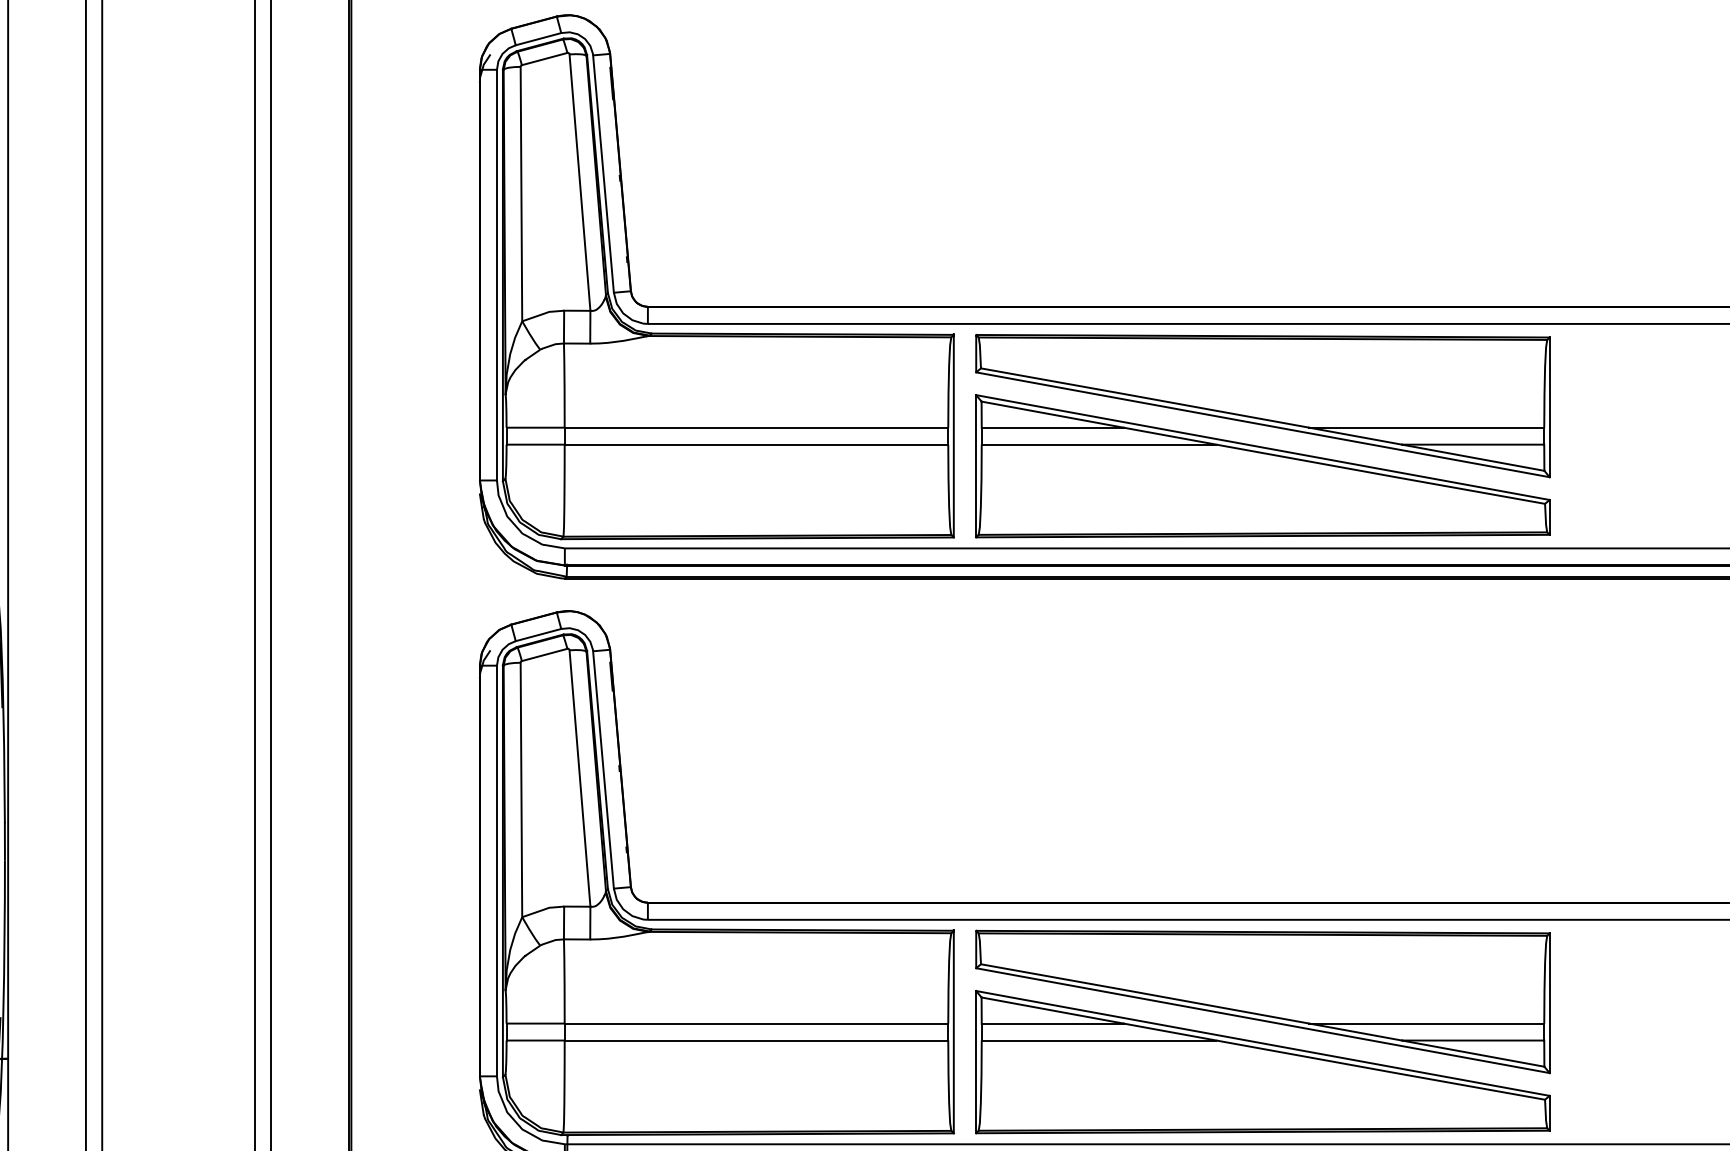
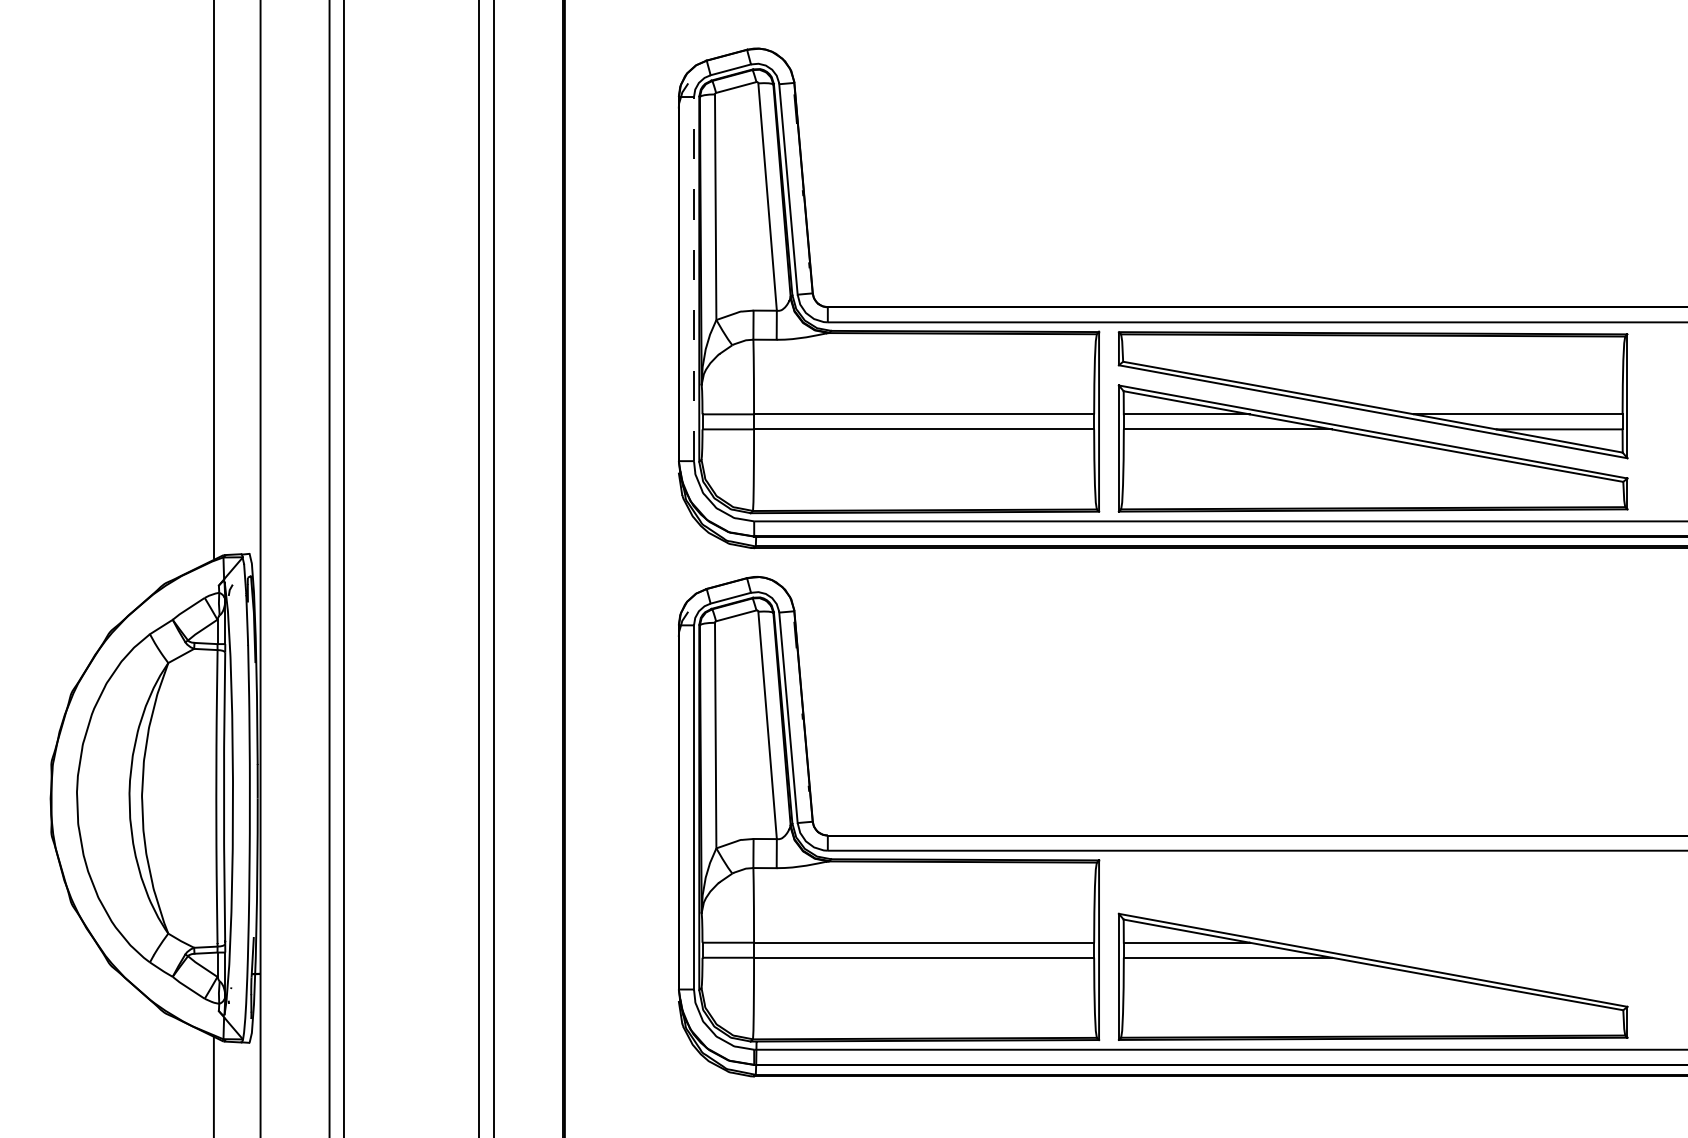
line: (496, 274) -> (693, 278), solid -> dashed
part: (1262, 1001) -> (1372, 923), removed

